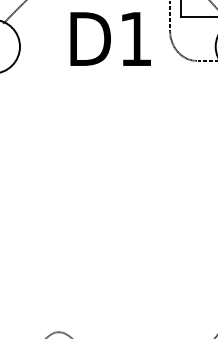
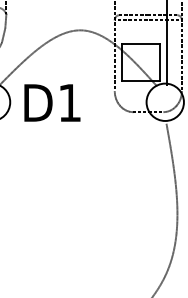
text: (110, 38) -> (52, 102), moved

